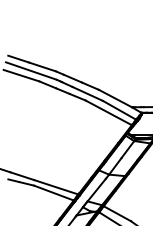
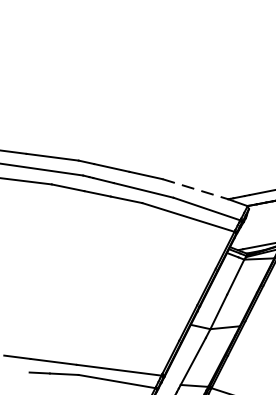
line: (115, 98) -> (195, 189), solid -> dashed

